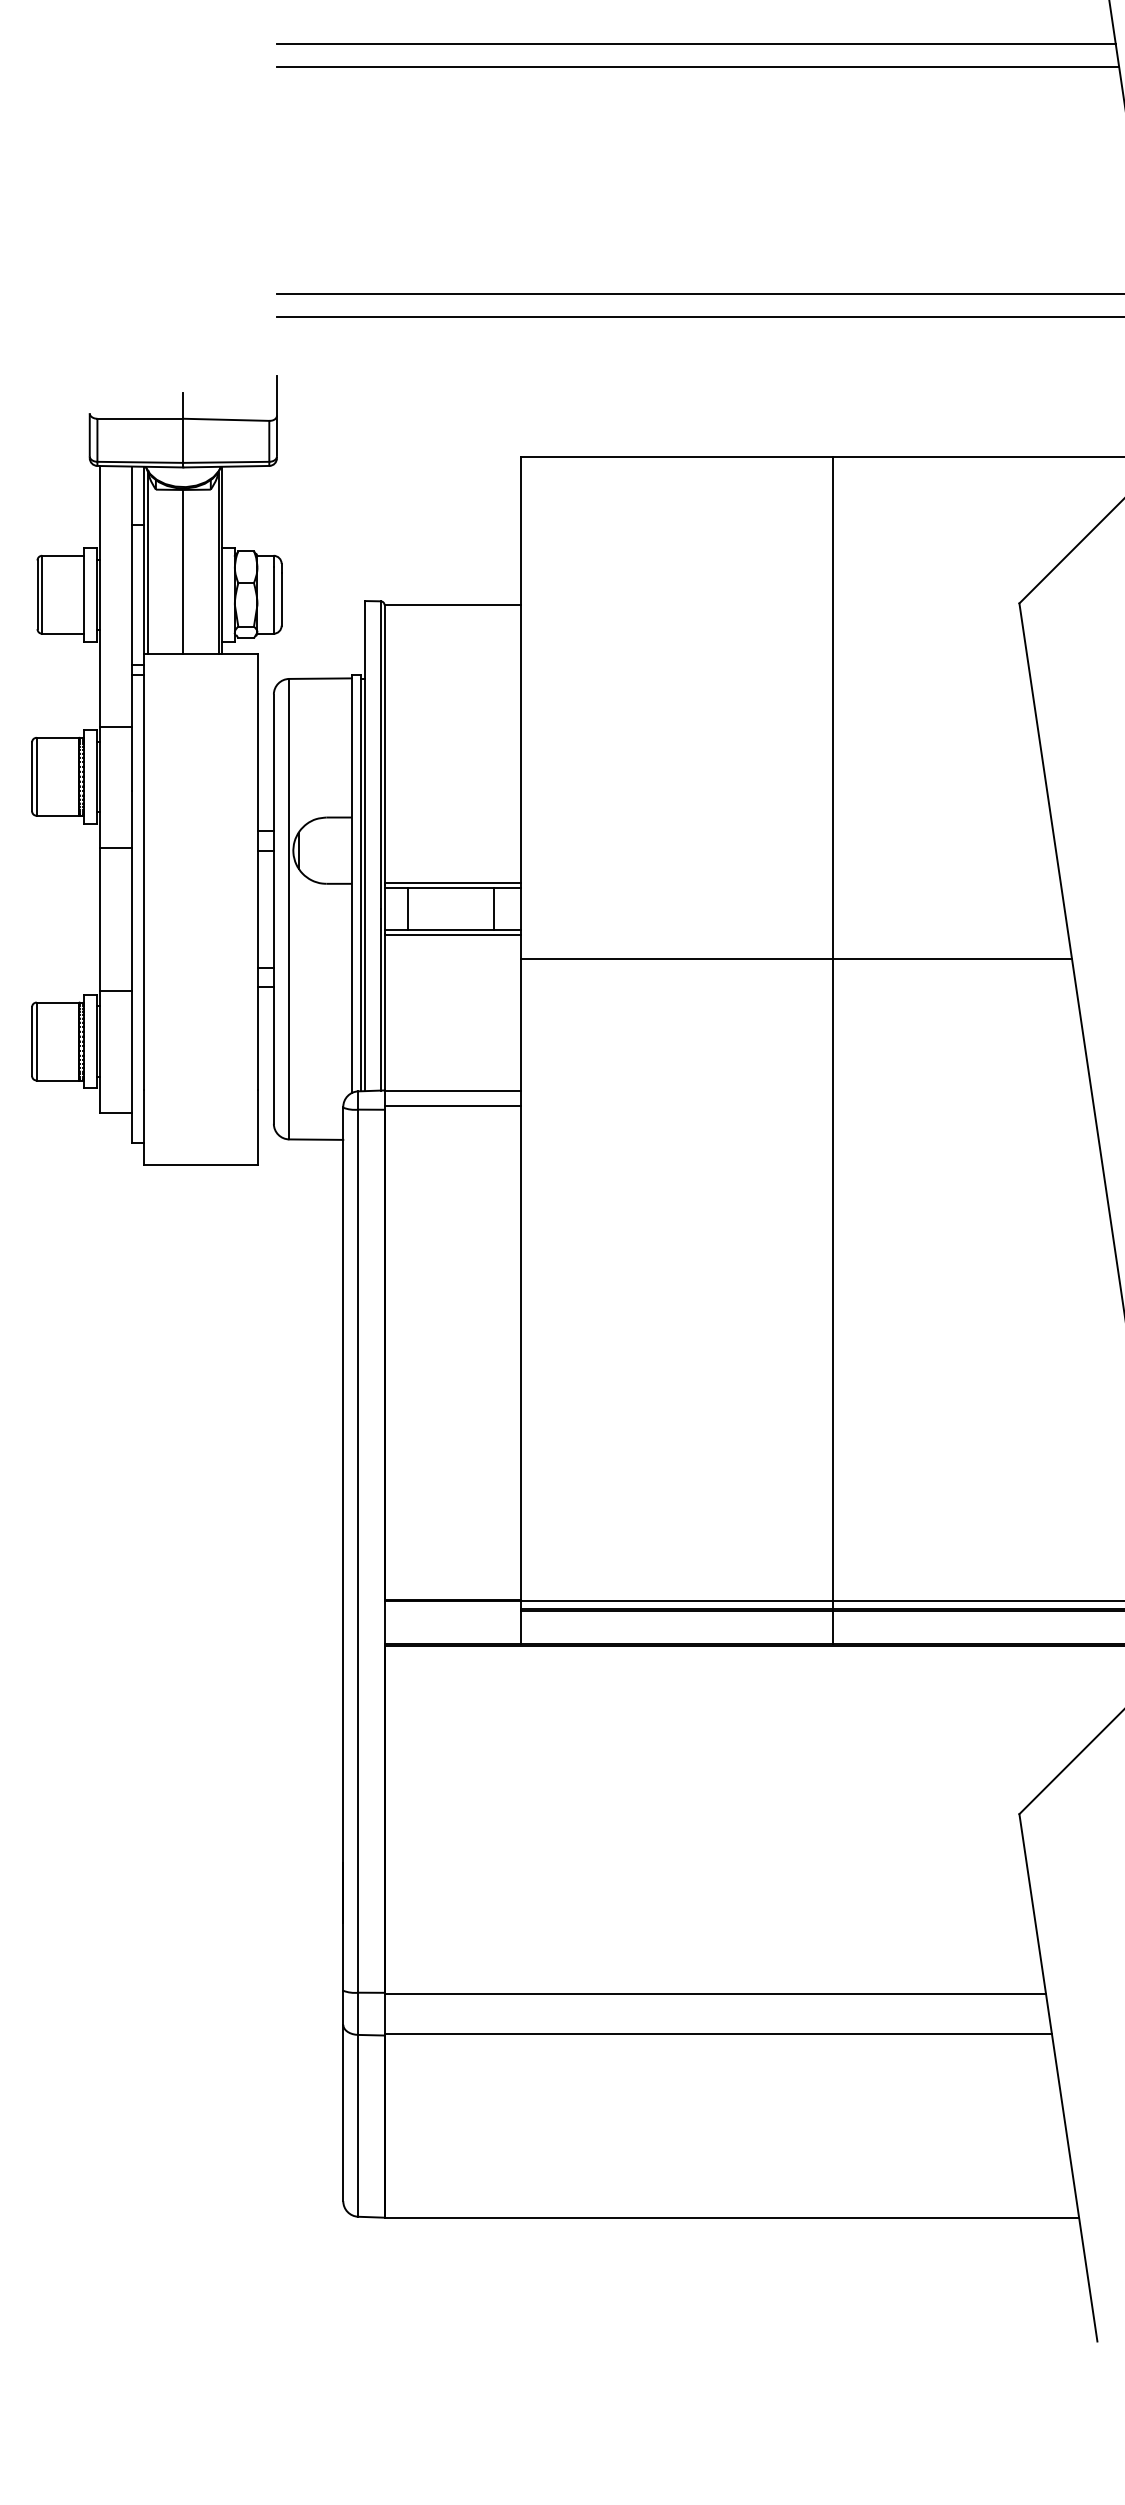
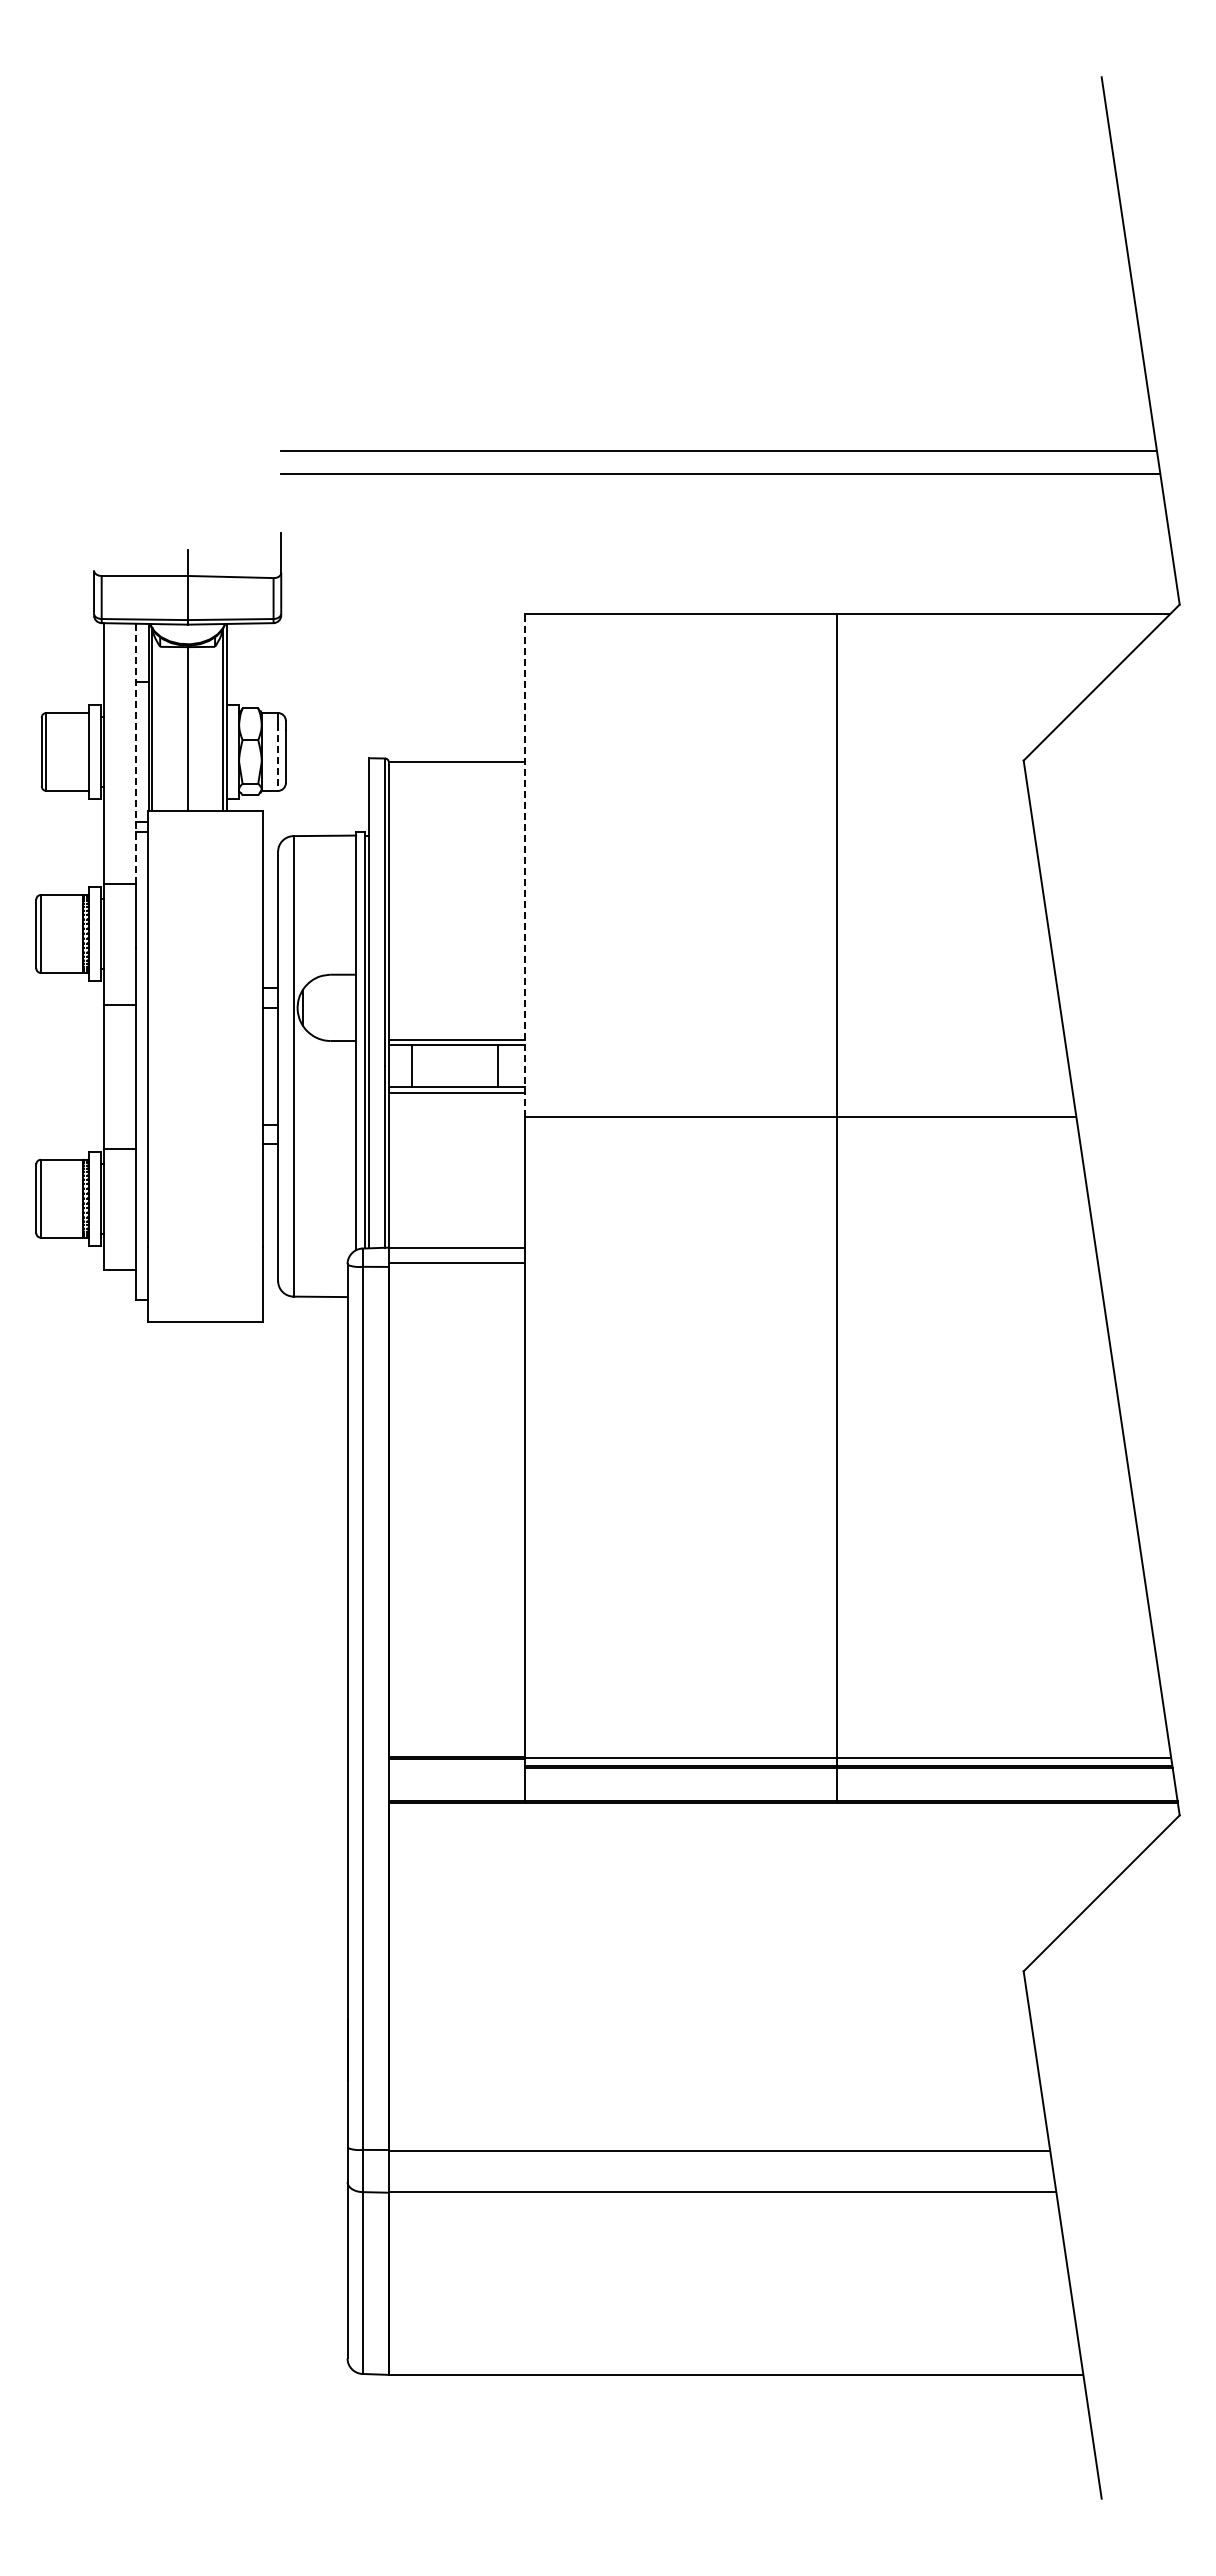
line: (696, 44) -> (700, 201), removed
line: (698, 67) -> (702, 224), removed
line: (132, 597) -> (136, 754), solid -> dashed
line: (273, 601) -> (277, 758), solid -> dashed
line: (521, 707) -> (525, 864), solid -> dashed

